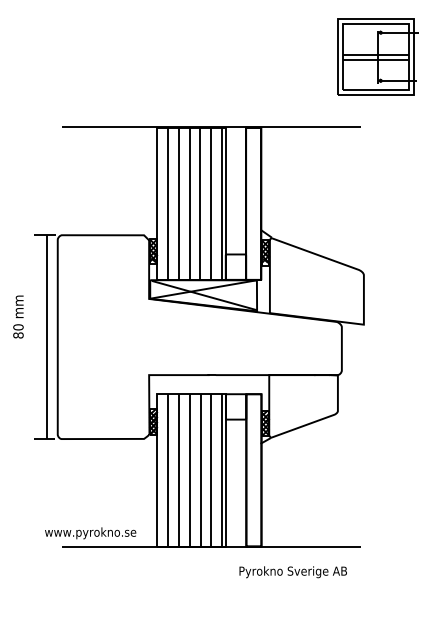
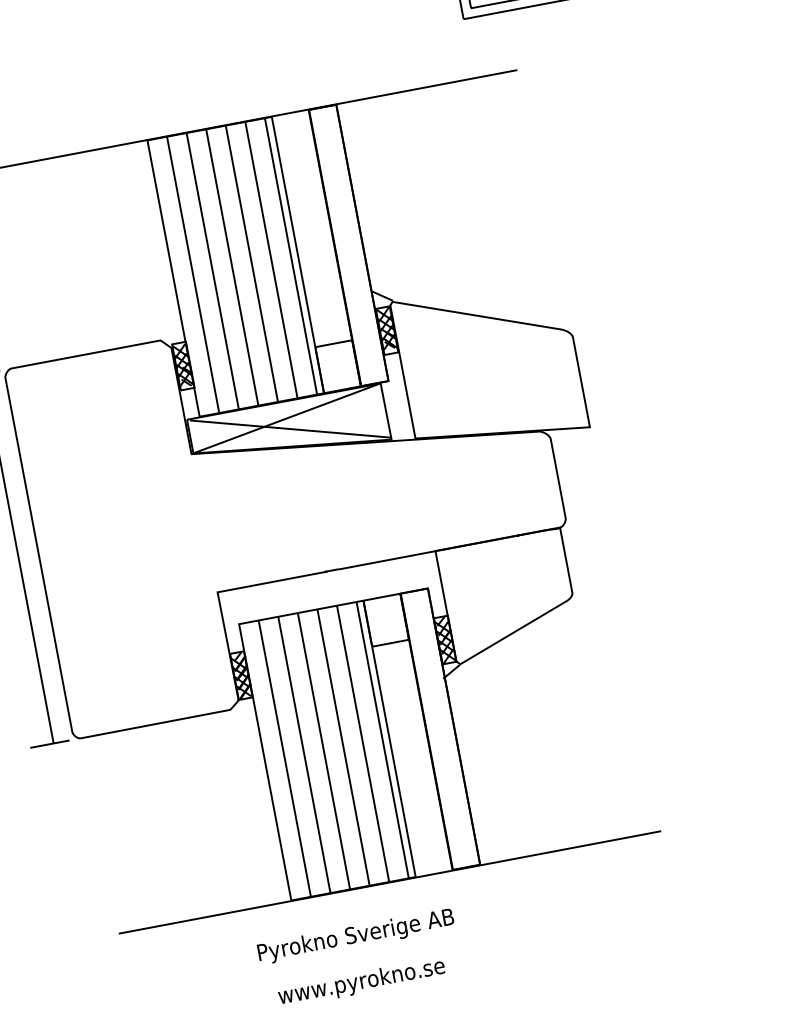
text: (90, 533) -> (361, 982), moved
text: (292, 572) -> (354, 937), moved

